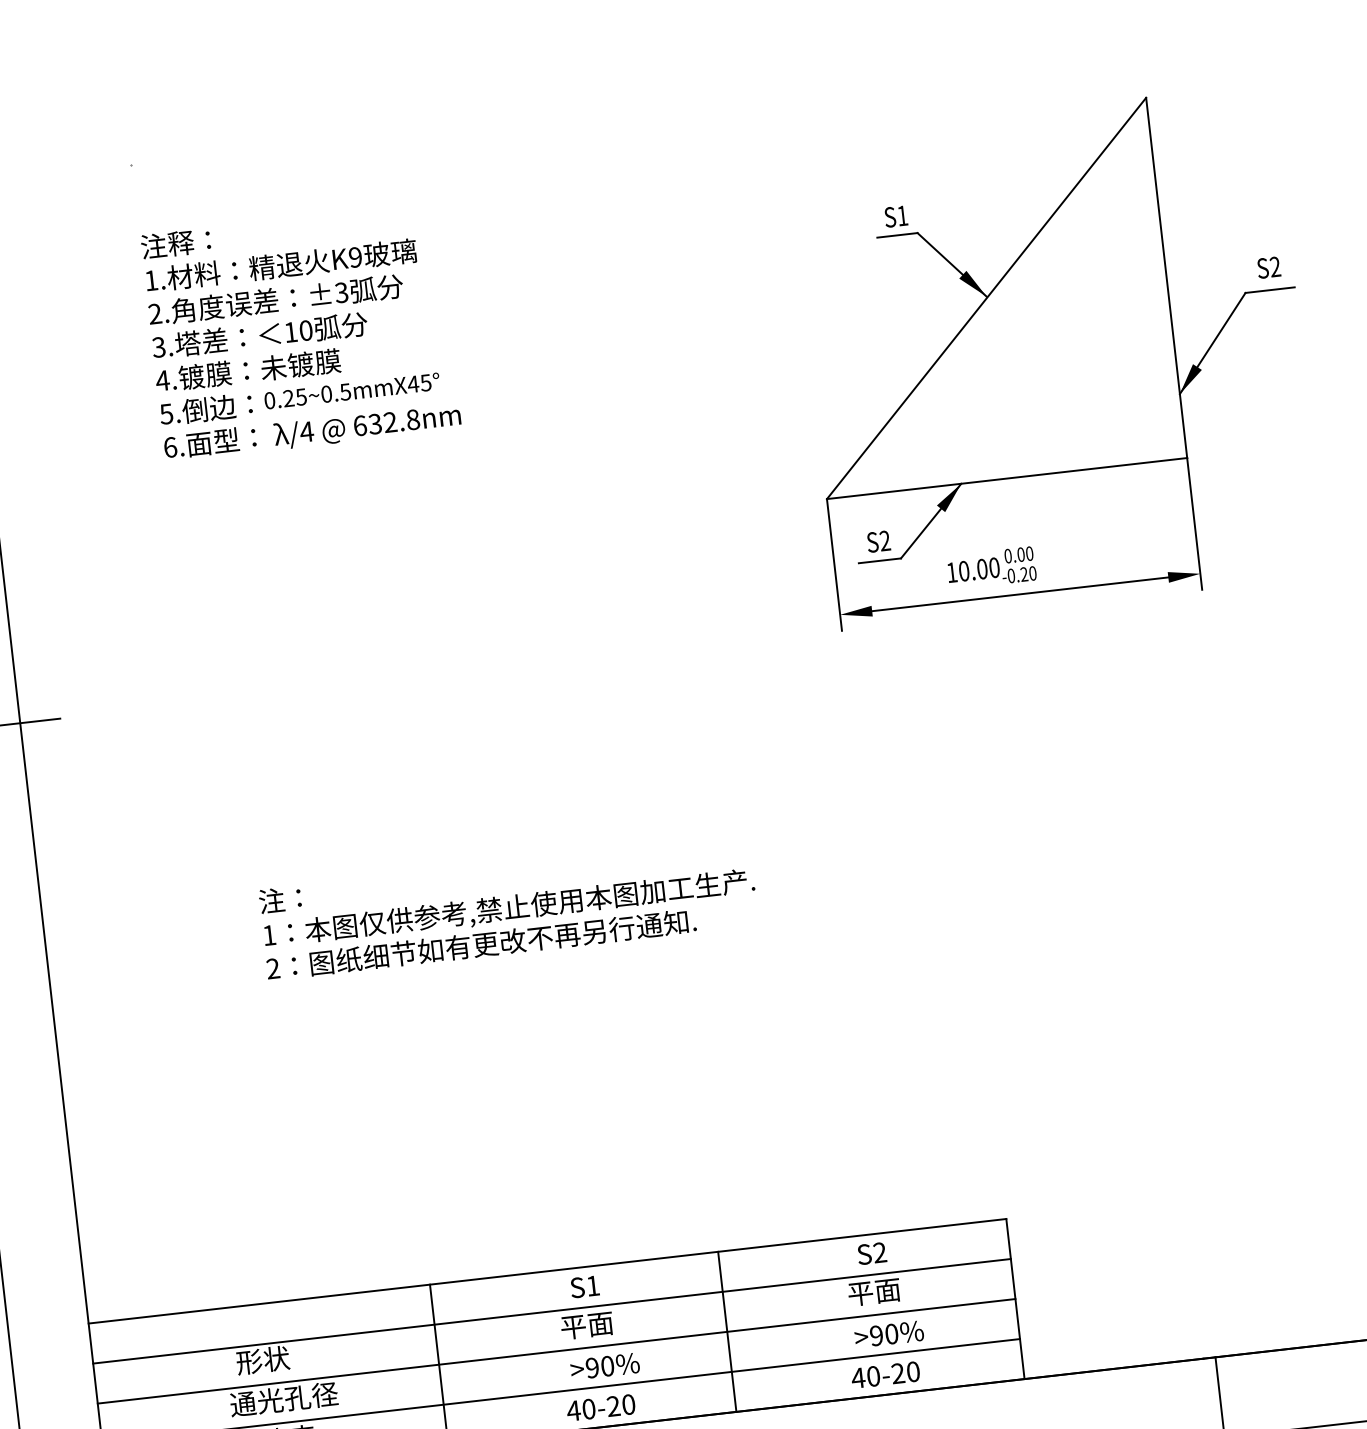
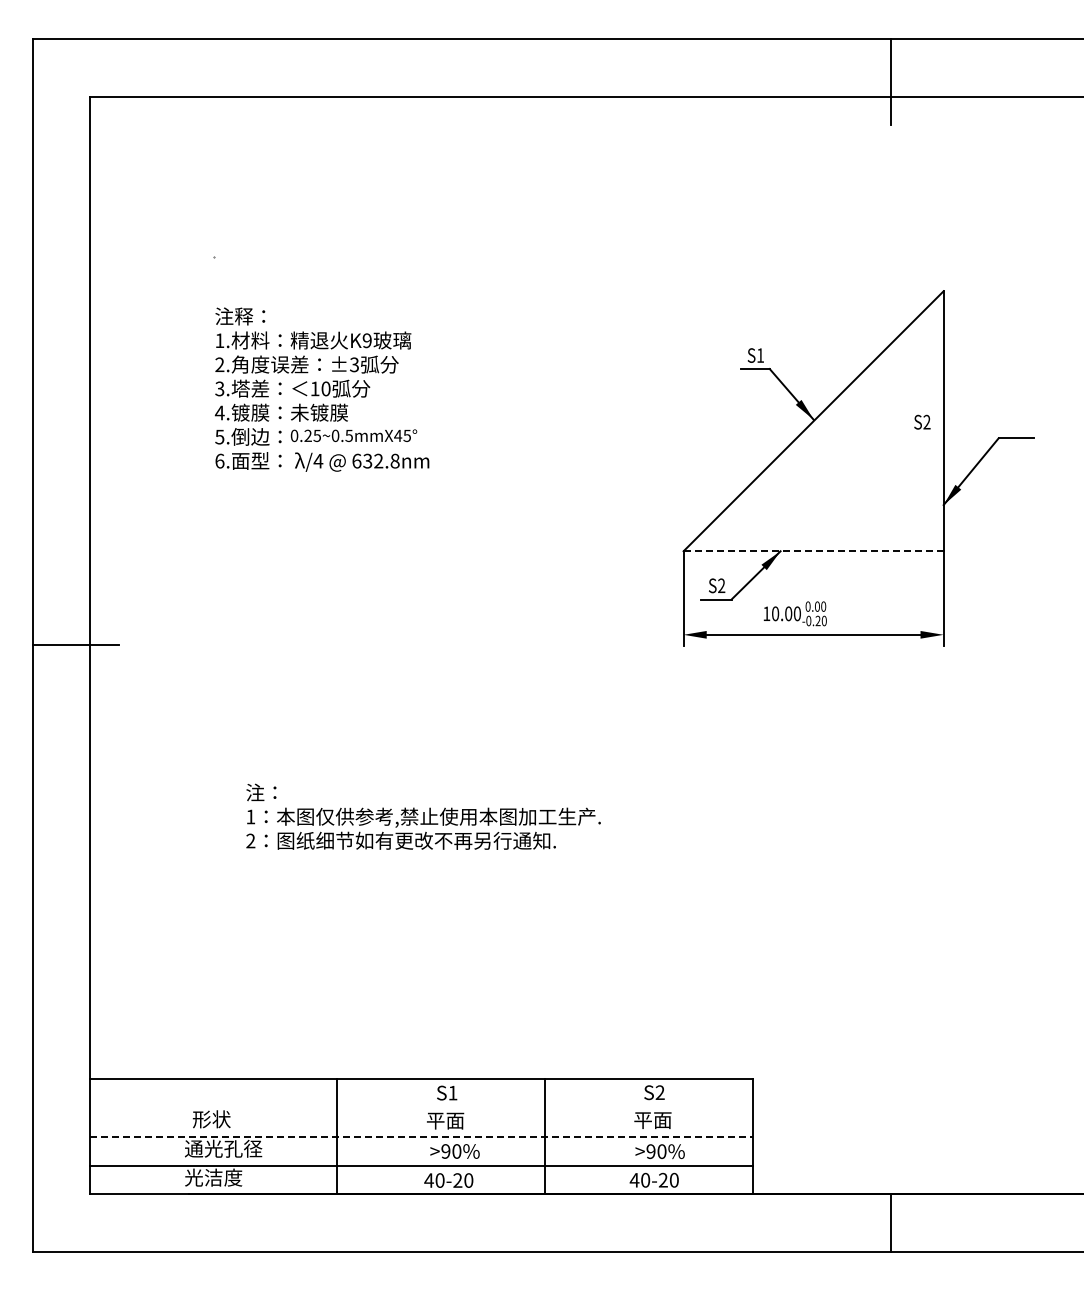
text: (1268, 266) -> (922, 421), moved
line: (1006, 478) -> (813, 551), solid -> dashed
line: (551, 1310) -> (421, 1107), removed
line: (557, 1350) -> (422, 1136), solid -> dashed

